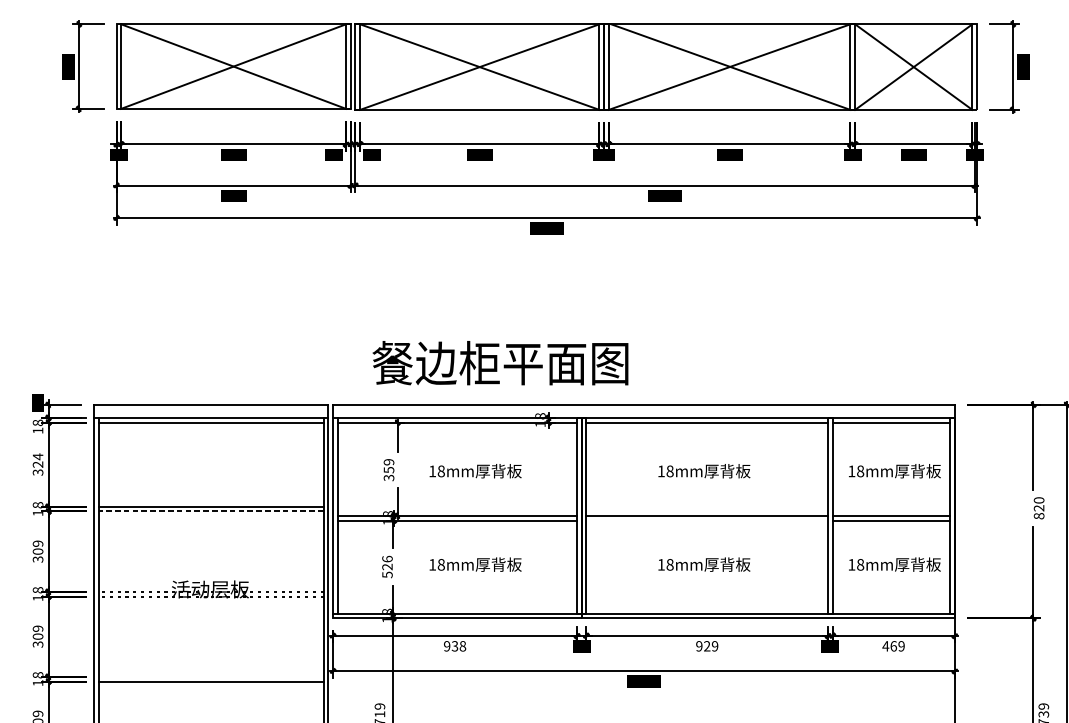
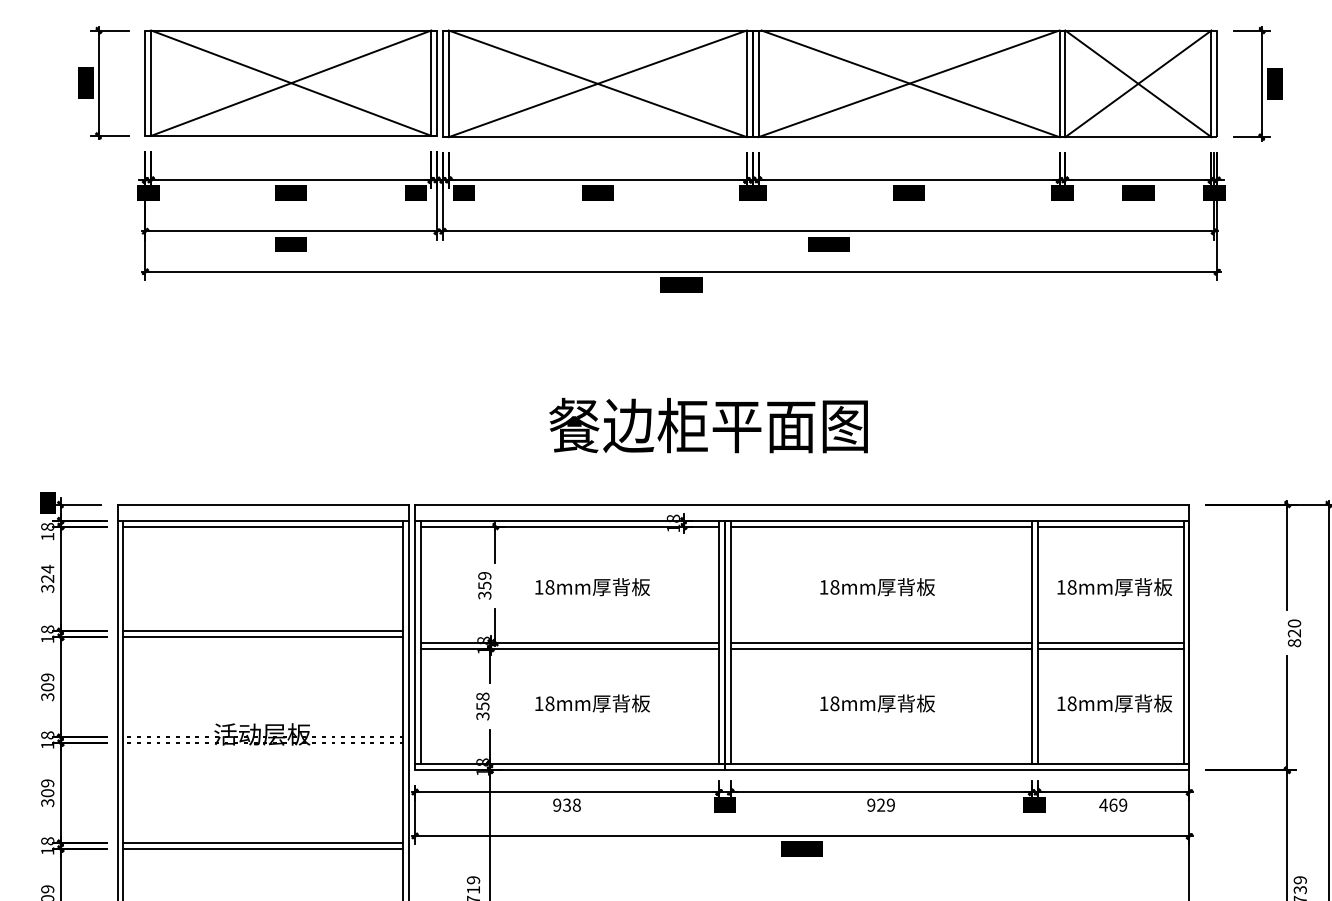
text: (500, 363) -> (708, 425), moved
line: (210, 511) -> (262, 637), dashed -> solid
line: (706, 520) -> (880, 648), added
text: (387, 566) -> (482, 705), 526 -> 358
line: (211, 677) -> (263, 843), added

